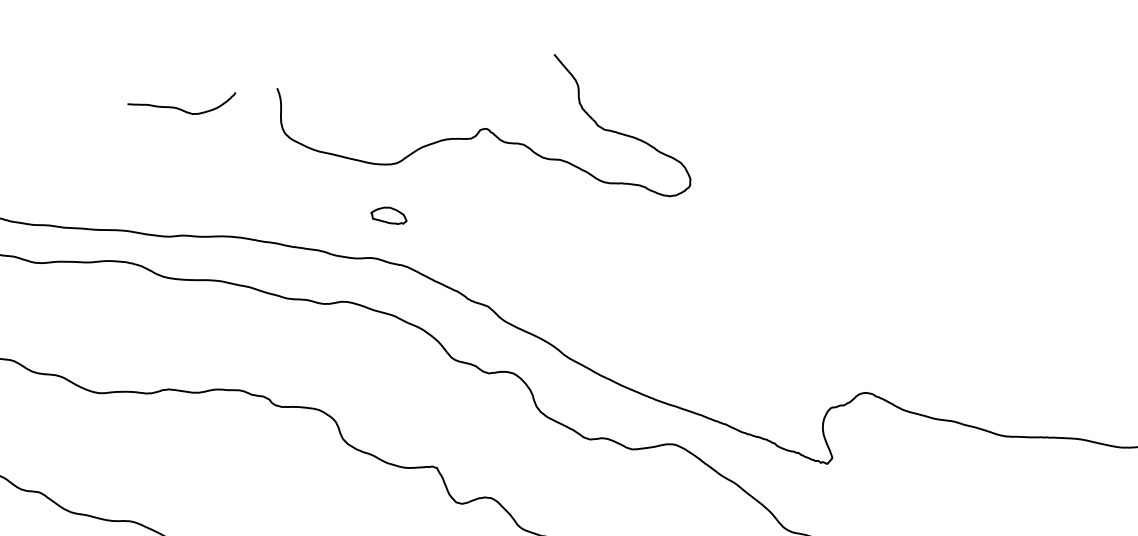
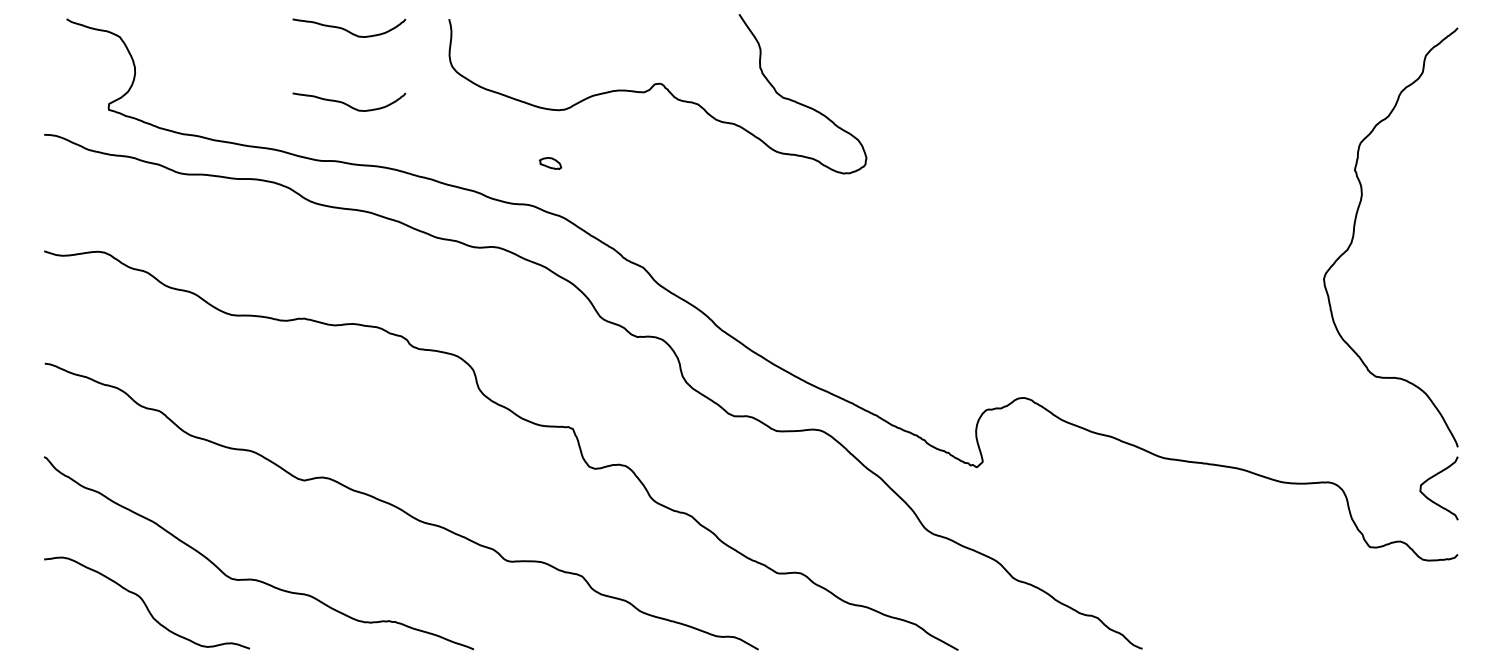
curve: (189, 180) -> (348, 104), added
part: (388, 216) -> (550, 163), size x0.6

